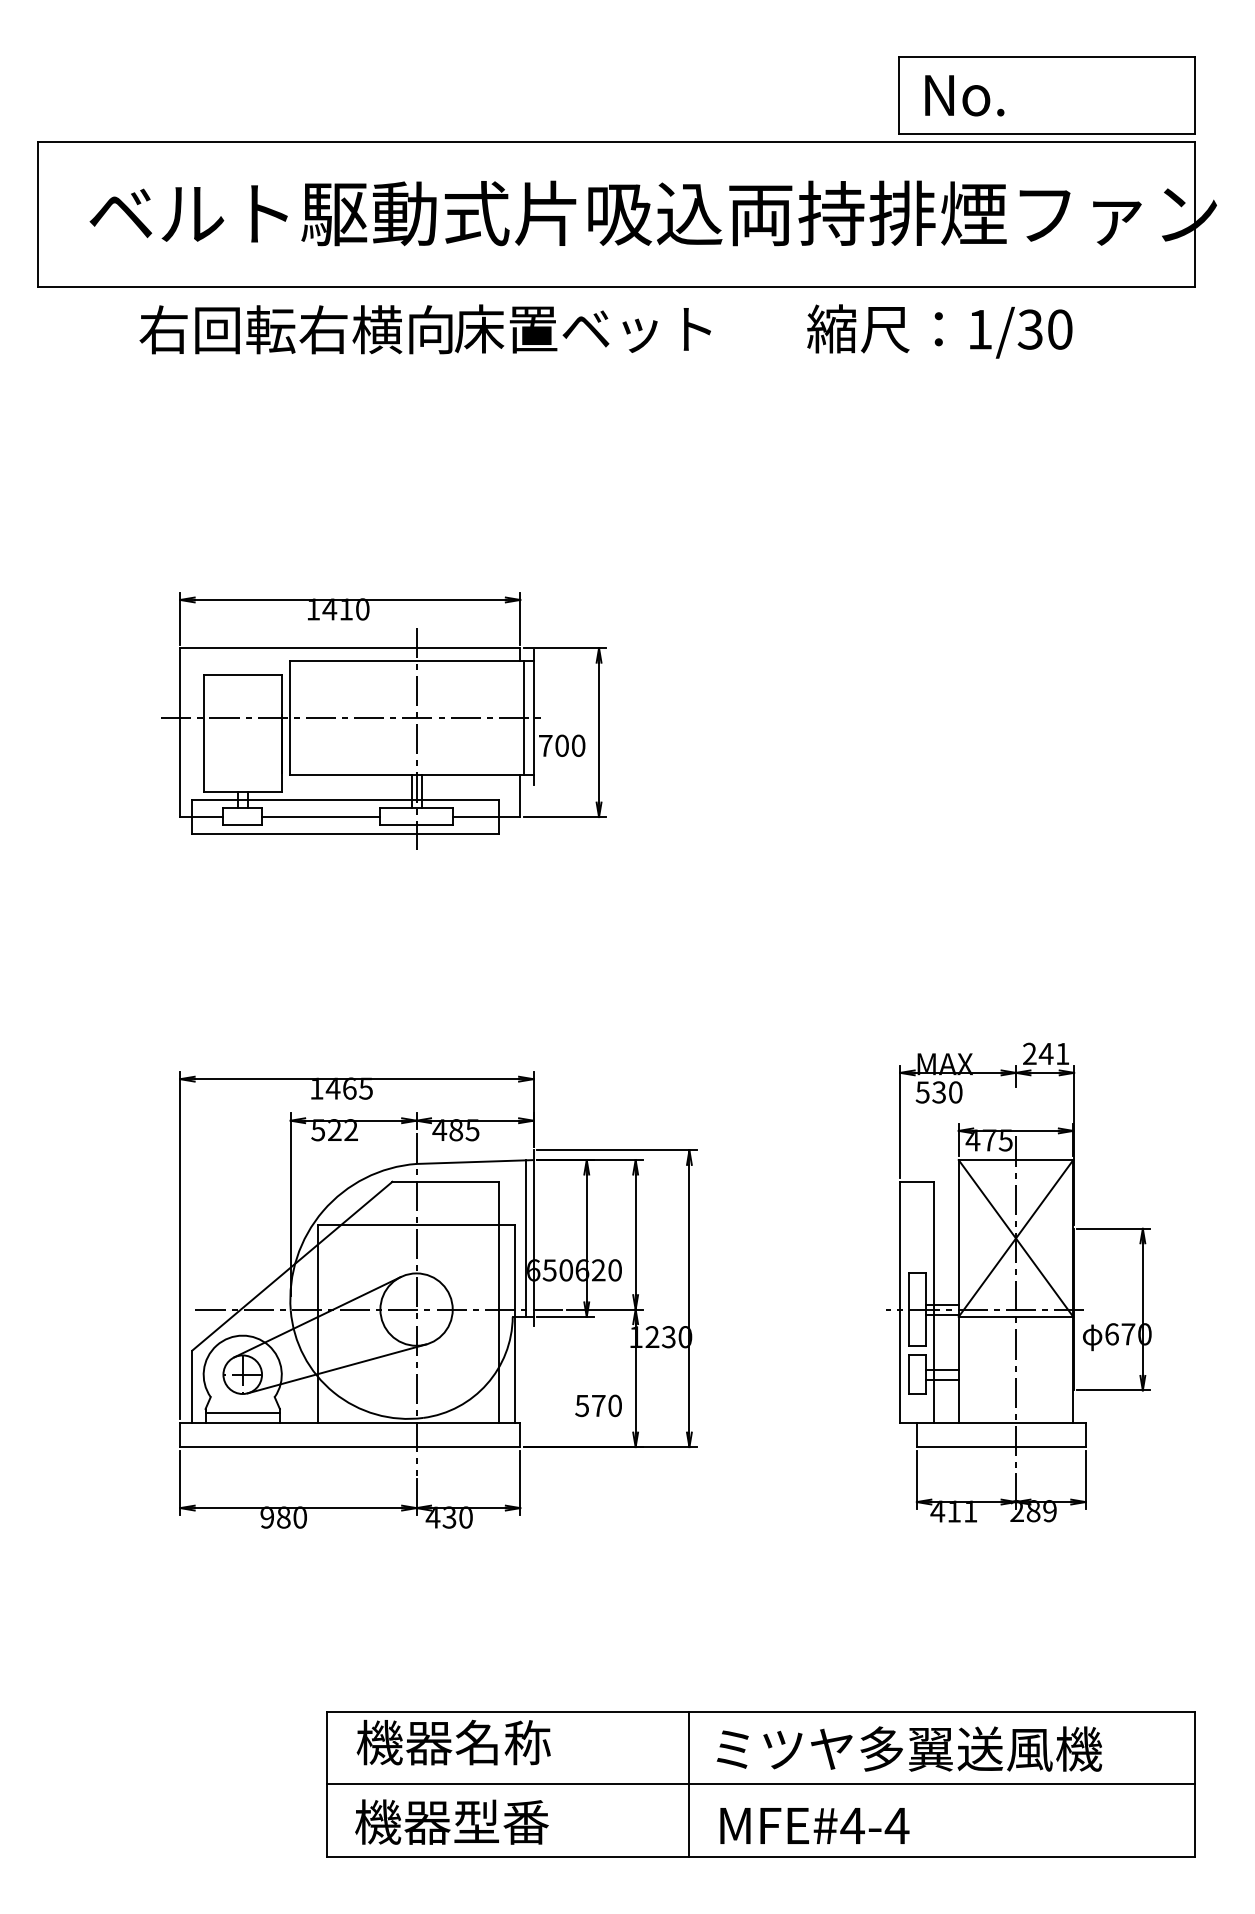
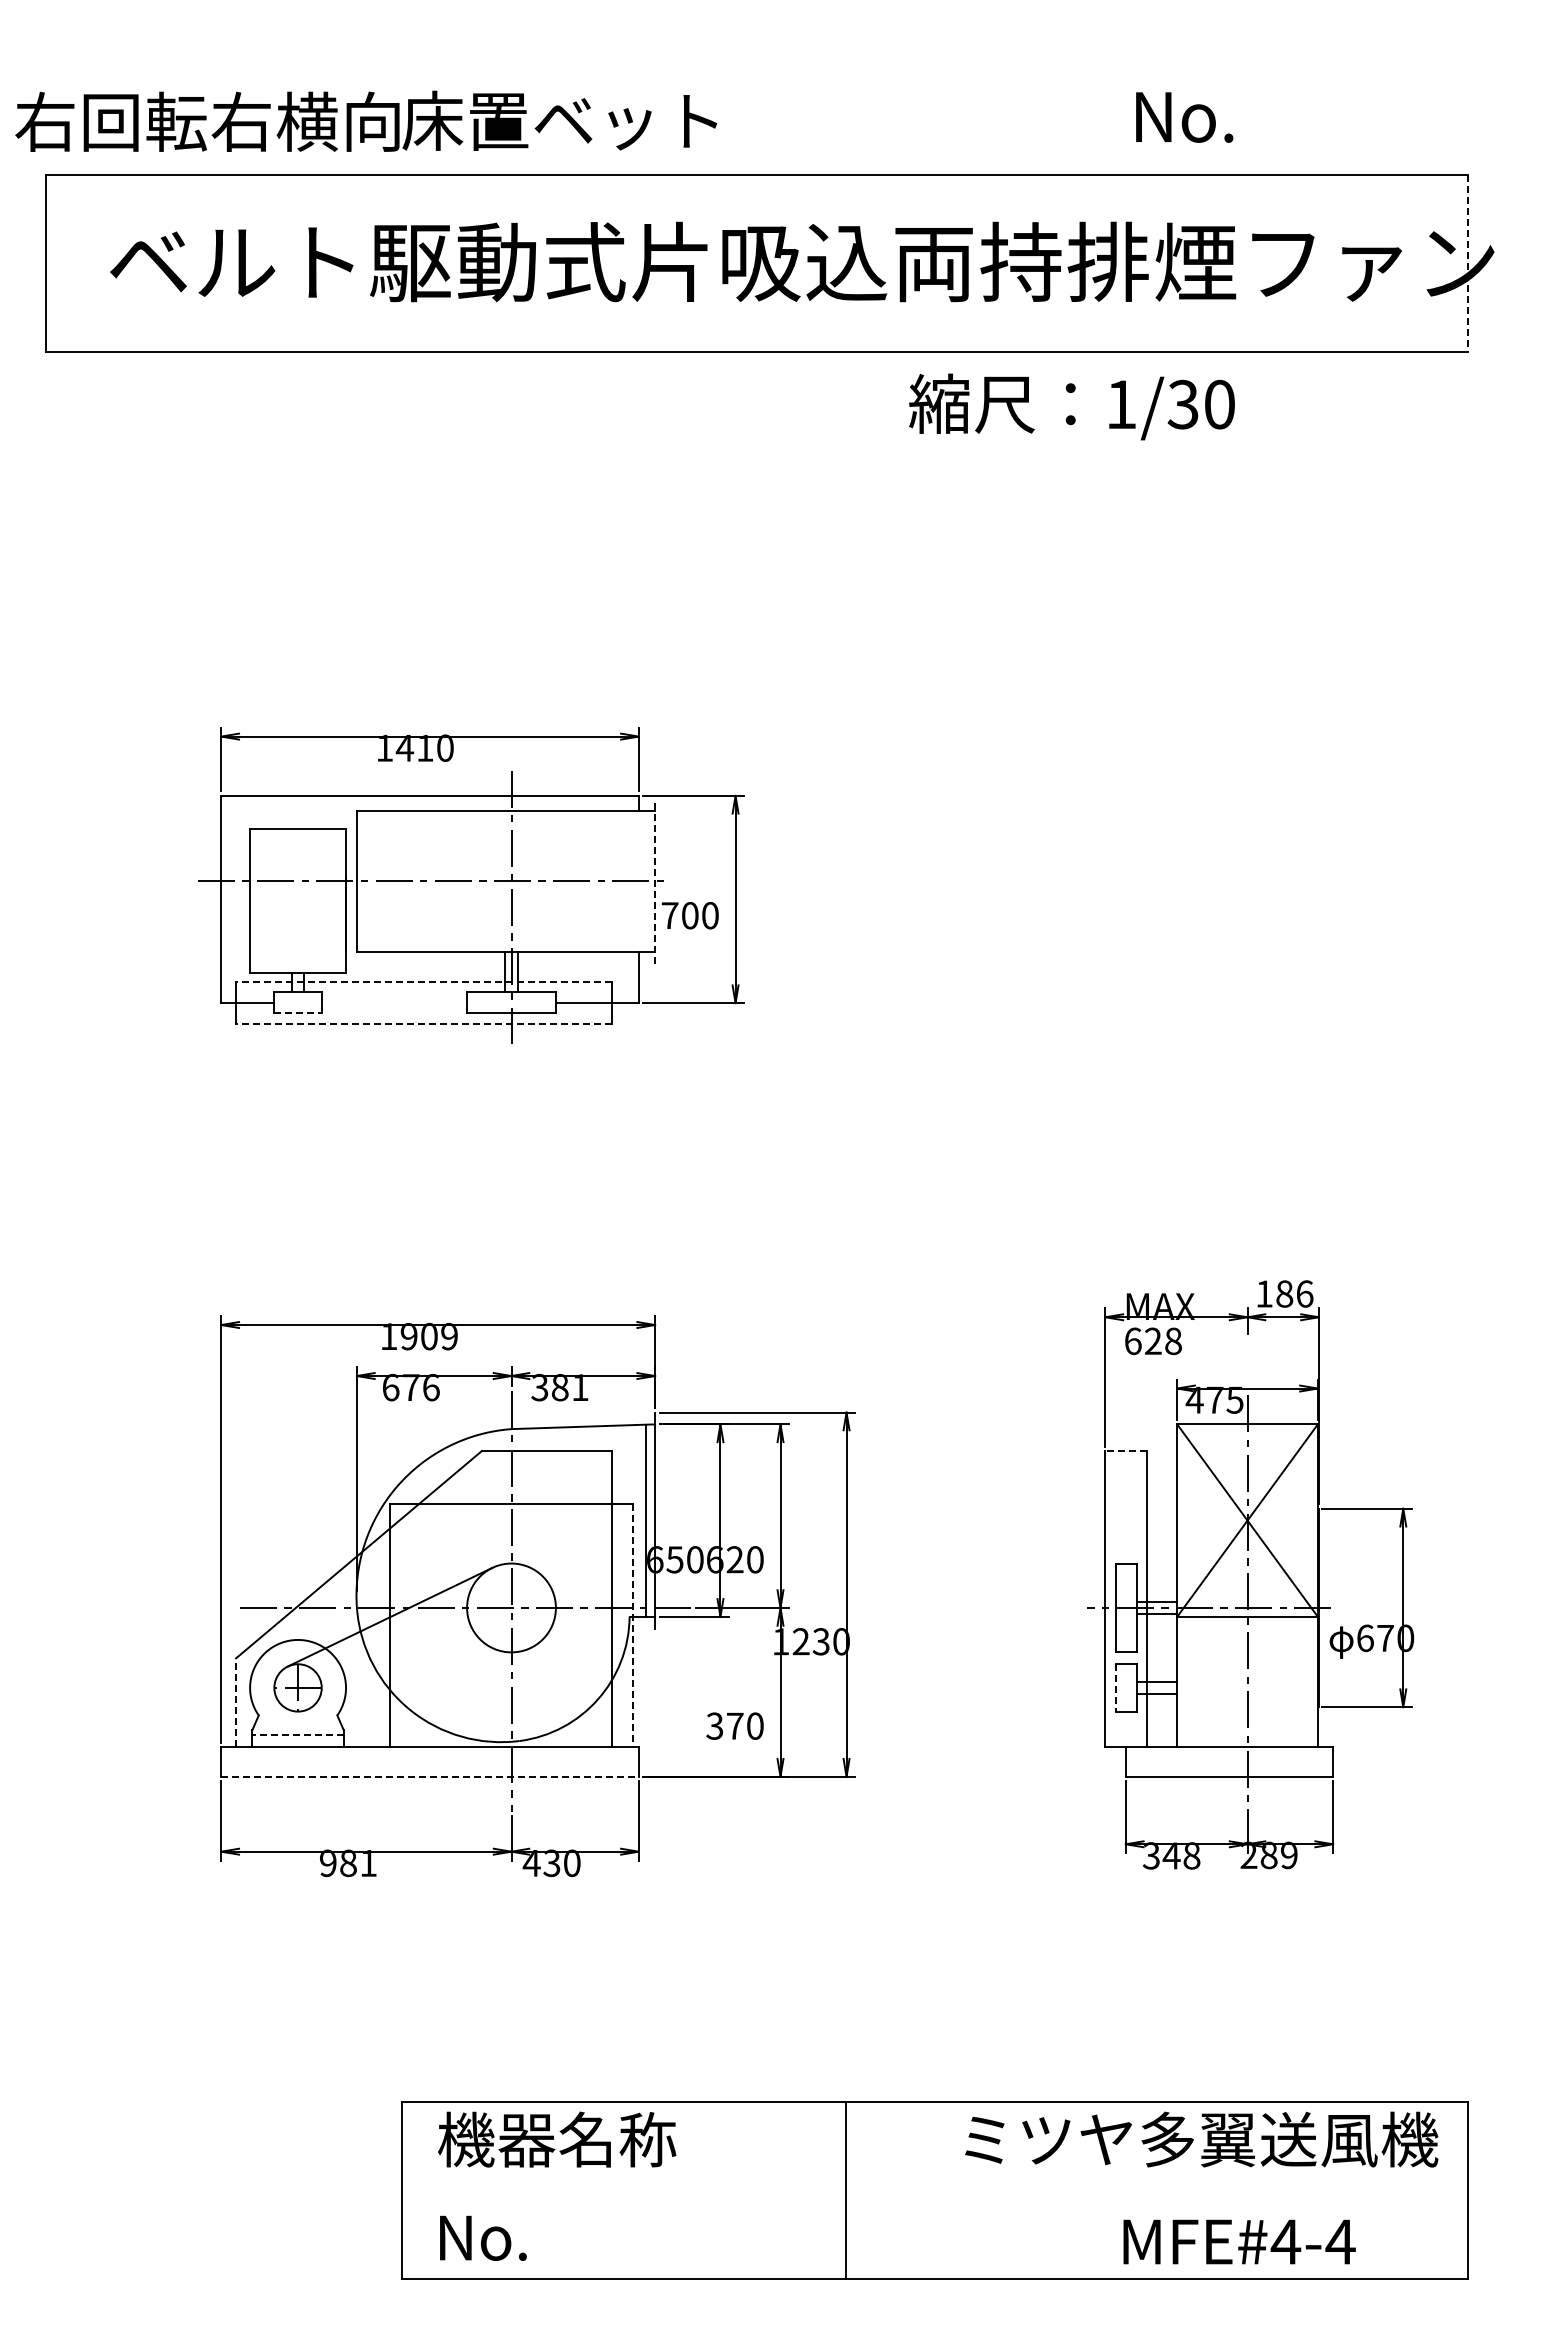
part: (1046, 94) -> (1285, 116), removed
line: (1195, 214) -> (1467, 263), solid -> dashed
text: (425, 328) -> (366, 120), moved
text: (939, 331) -> (1071, 406), moved
line: (524, 717) -> (643, 881), removed
line: (533, 717) -> (655, 881), solid -> dashed
line: (344, 800) -> (423, 982), solid -> dashed
line: (321, 817) -> (394, 1003), removed
line: (243, 825) -> (298, 1013), solid -> dashed
line: (344, 833) -> (423, 1023), solid -> dashed
text: (1046, 1053) -> (1284, 1293), 241 -> 186
text: (348, 1088) -> (428, 1336), 1465 -> 1909
text: (938, 1092) -> (1152, 1341), 530 -> 628
text: (334, 1130) -> (410, 1387), 522 -> 676
text: (455, 1130) -> (559, 1387), 485 -> 381
line: (917, 1182) -> (1126, 1451), solid -> dashed
line: (515, 1324) -> (632, 1626), solid -> dashed
line: (336, 1368) -> (413, 1680), removed
line: (908, 1374) -> (1115, 1687), solid -> dashed
line: (192, 1386) -> (236, 1702), solid -> dashed
text: (582, 1405) -> (715, 1725), 570 -> 370
line: (243, 1413) -> (298, 1735), solid -> dashed
line: (350, 1446) -> (430, 1776), solid -> dashed
text: (954, 1511) -> (1171, 1855), 411 -> 348
text: (300, 1517) -> (368, 1863), 980 -> 981
text: (909, 1749) -> (1201, 2139), moved
line: (761, 1784) -> (934, 2190), removed
text: (452, 1822) -> (555, 2237), 機器型番 -> No.
text: (814, 1825) -> (1239, 2241), moved

